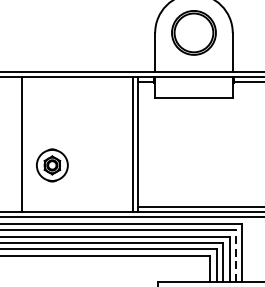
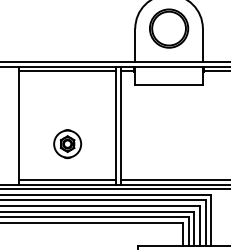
line: (77, 82) -> (67, 71), added
part: (52, 165) -> (67, 144), moved
line: (77, 207) -> (67, 180), added
line: (235, 256) -> (205, 223), dashed -> solid

